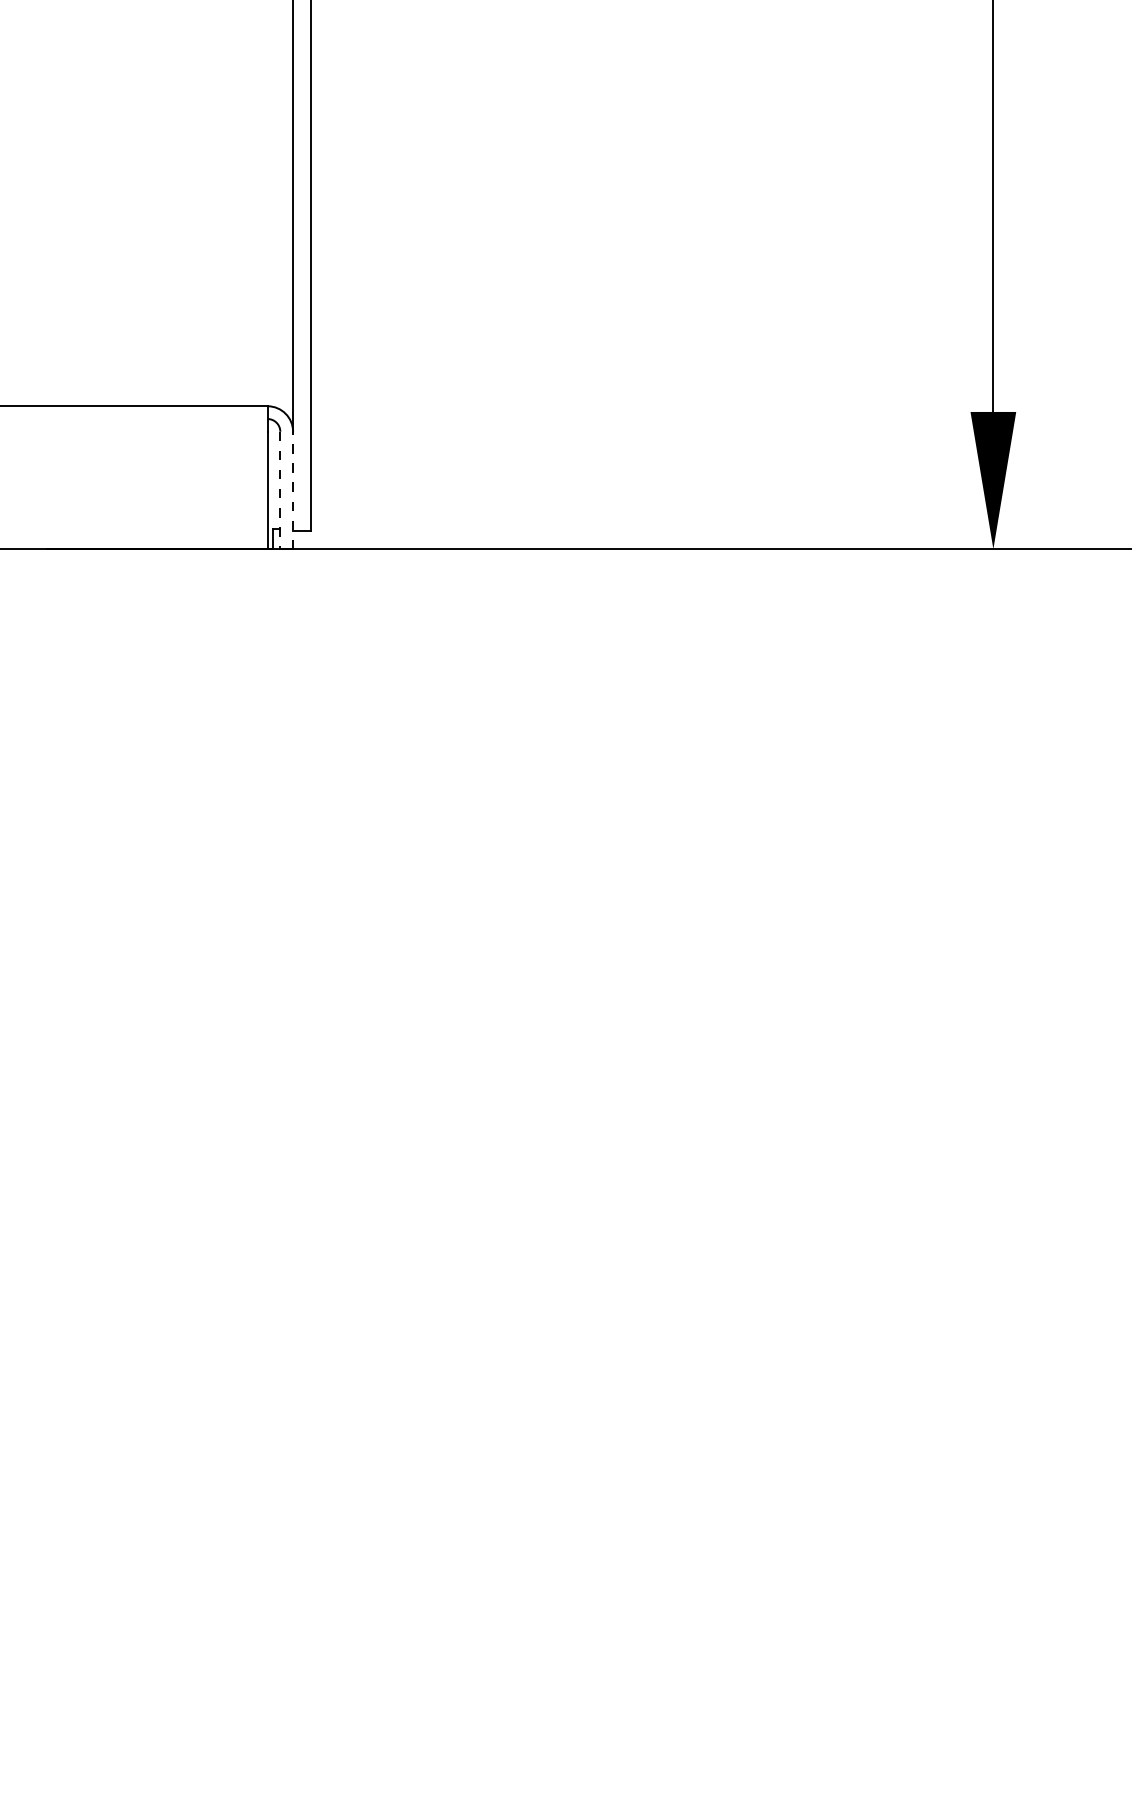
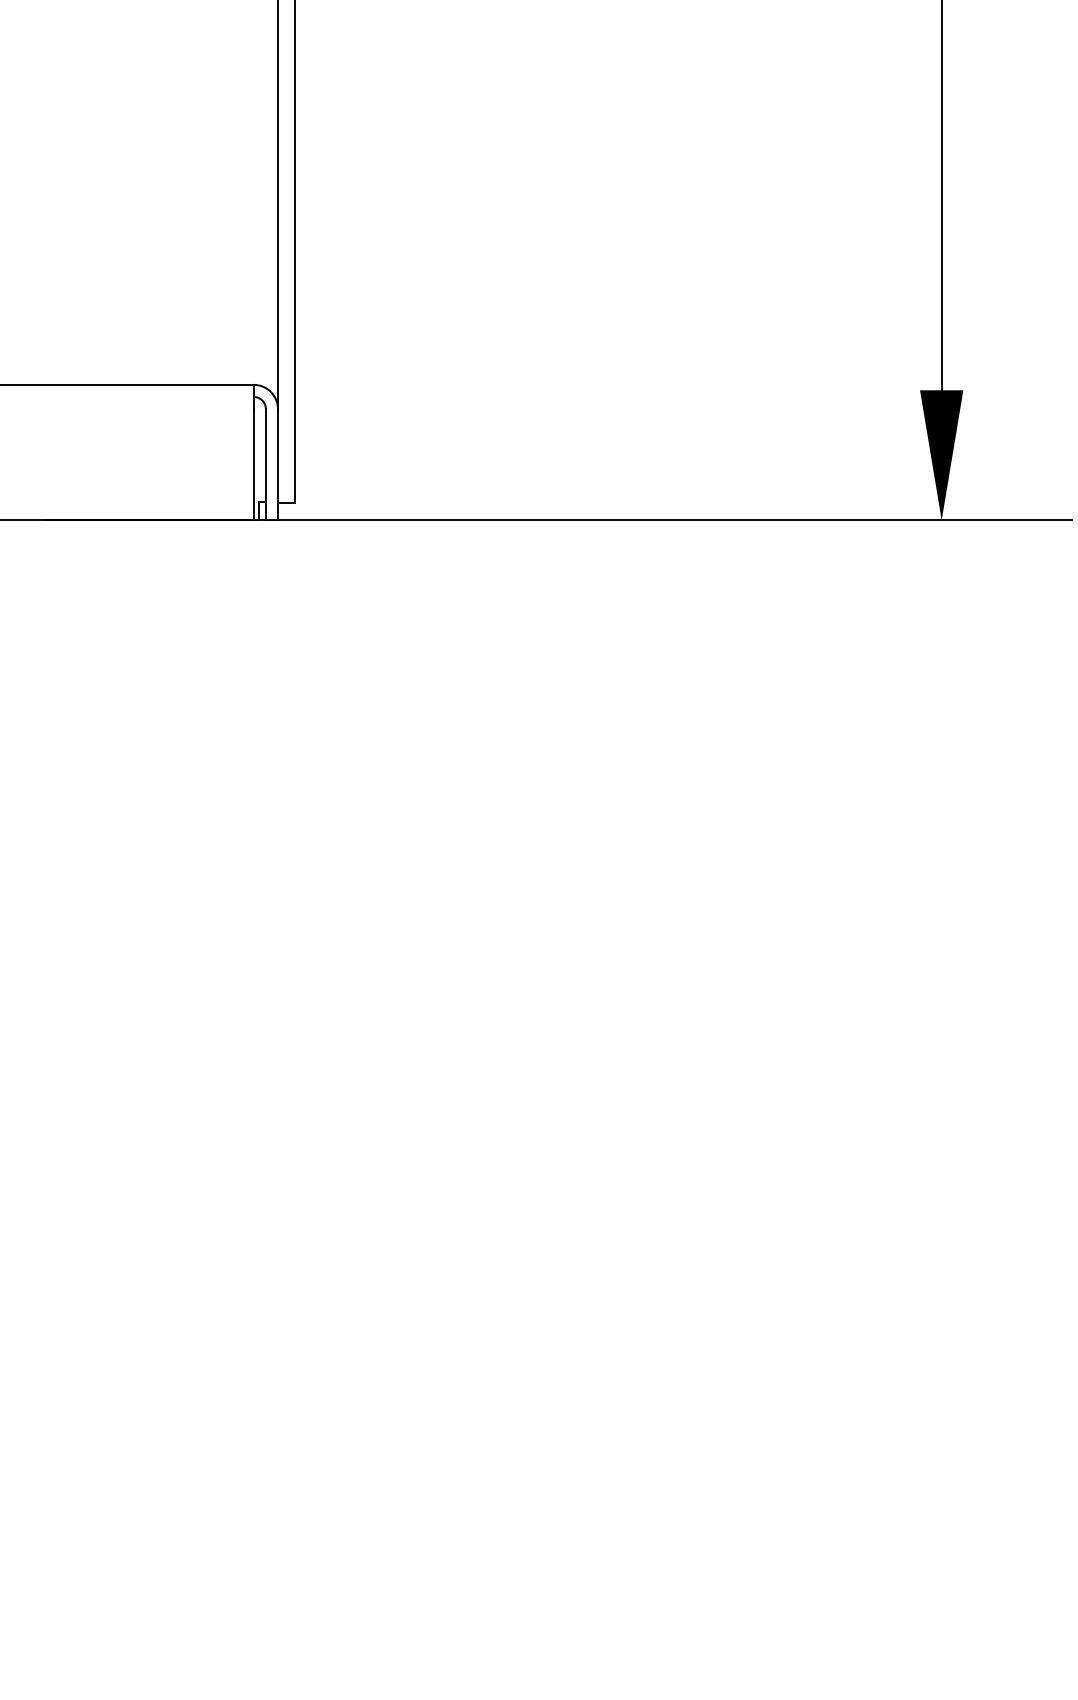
line: (279, 490) -> (265, 464), dashed -> solid
line: (293, 490) -> (278, 464), dashed -> solid

